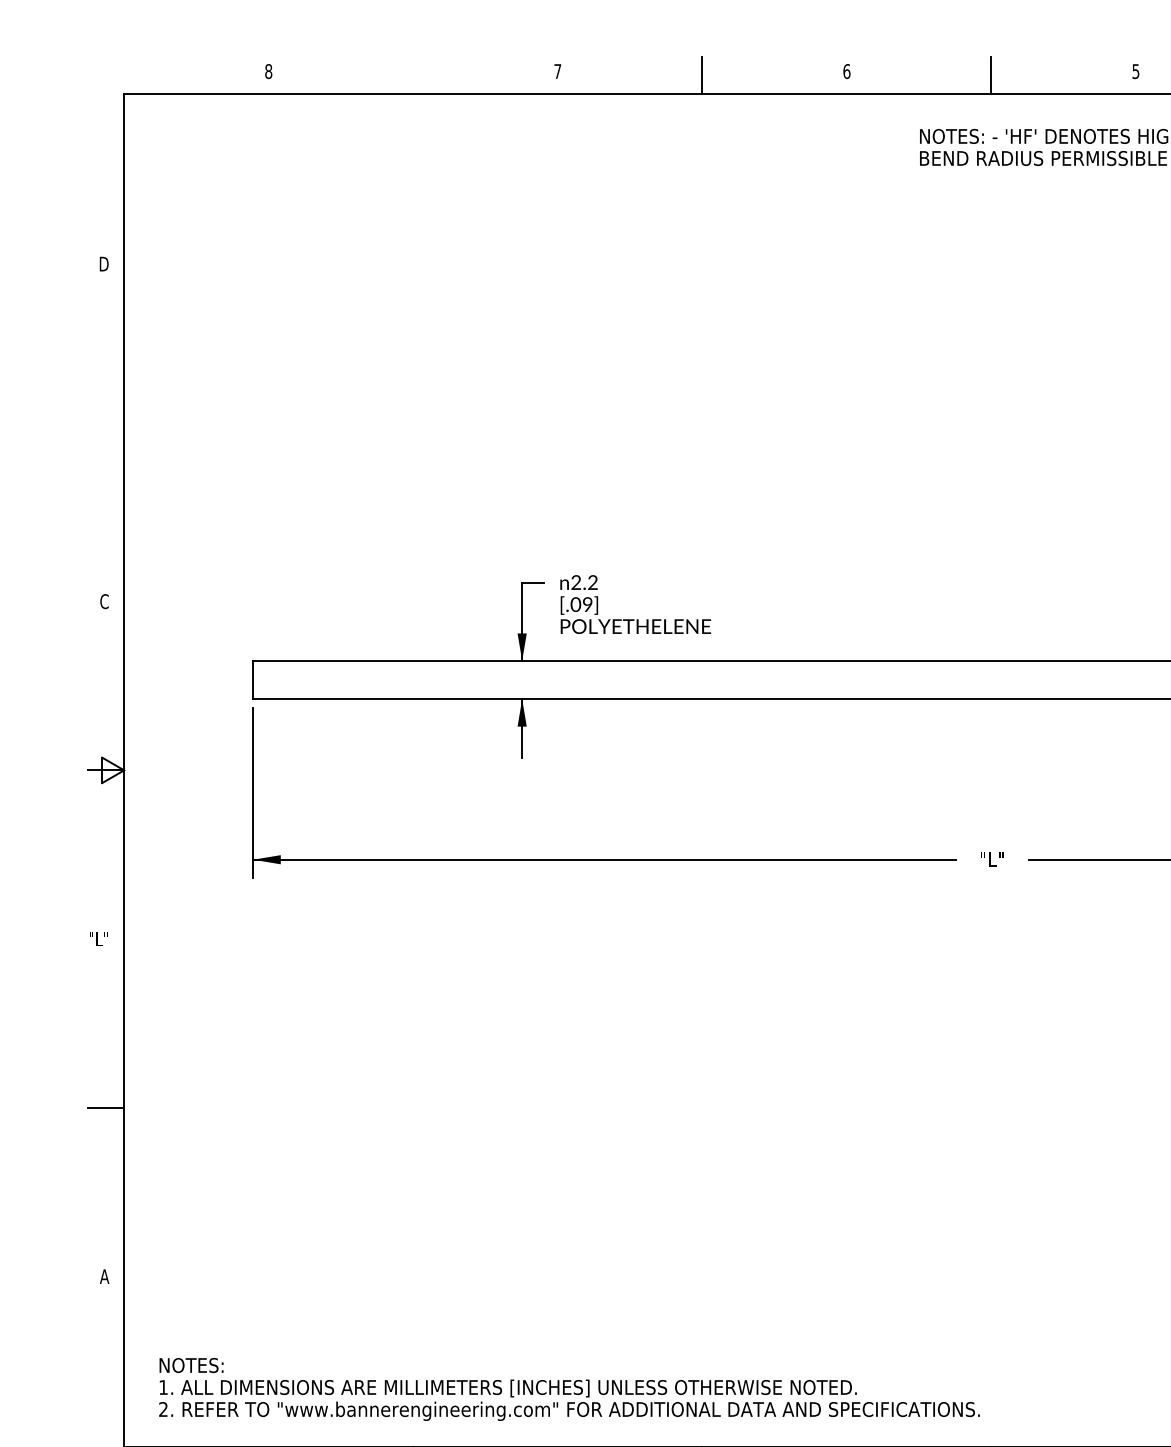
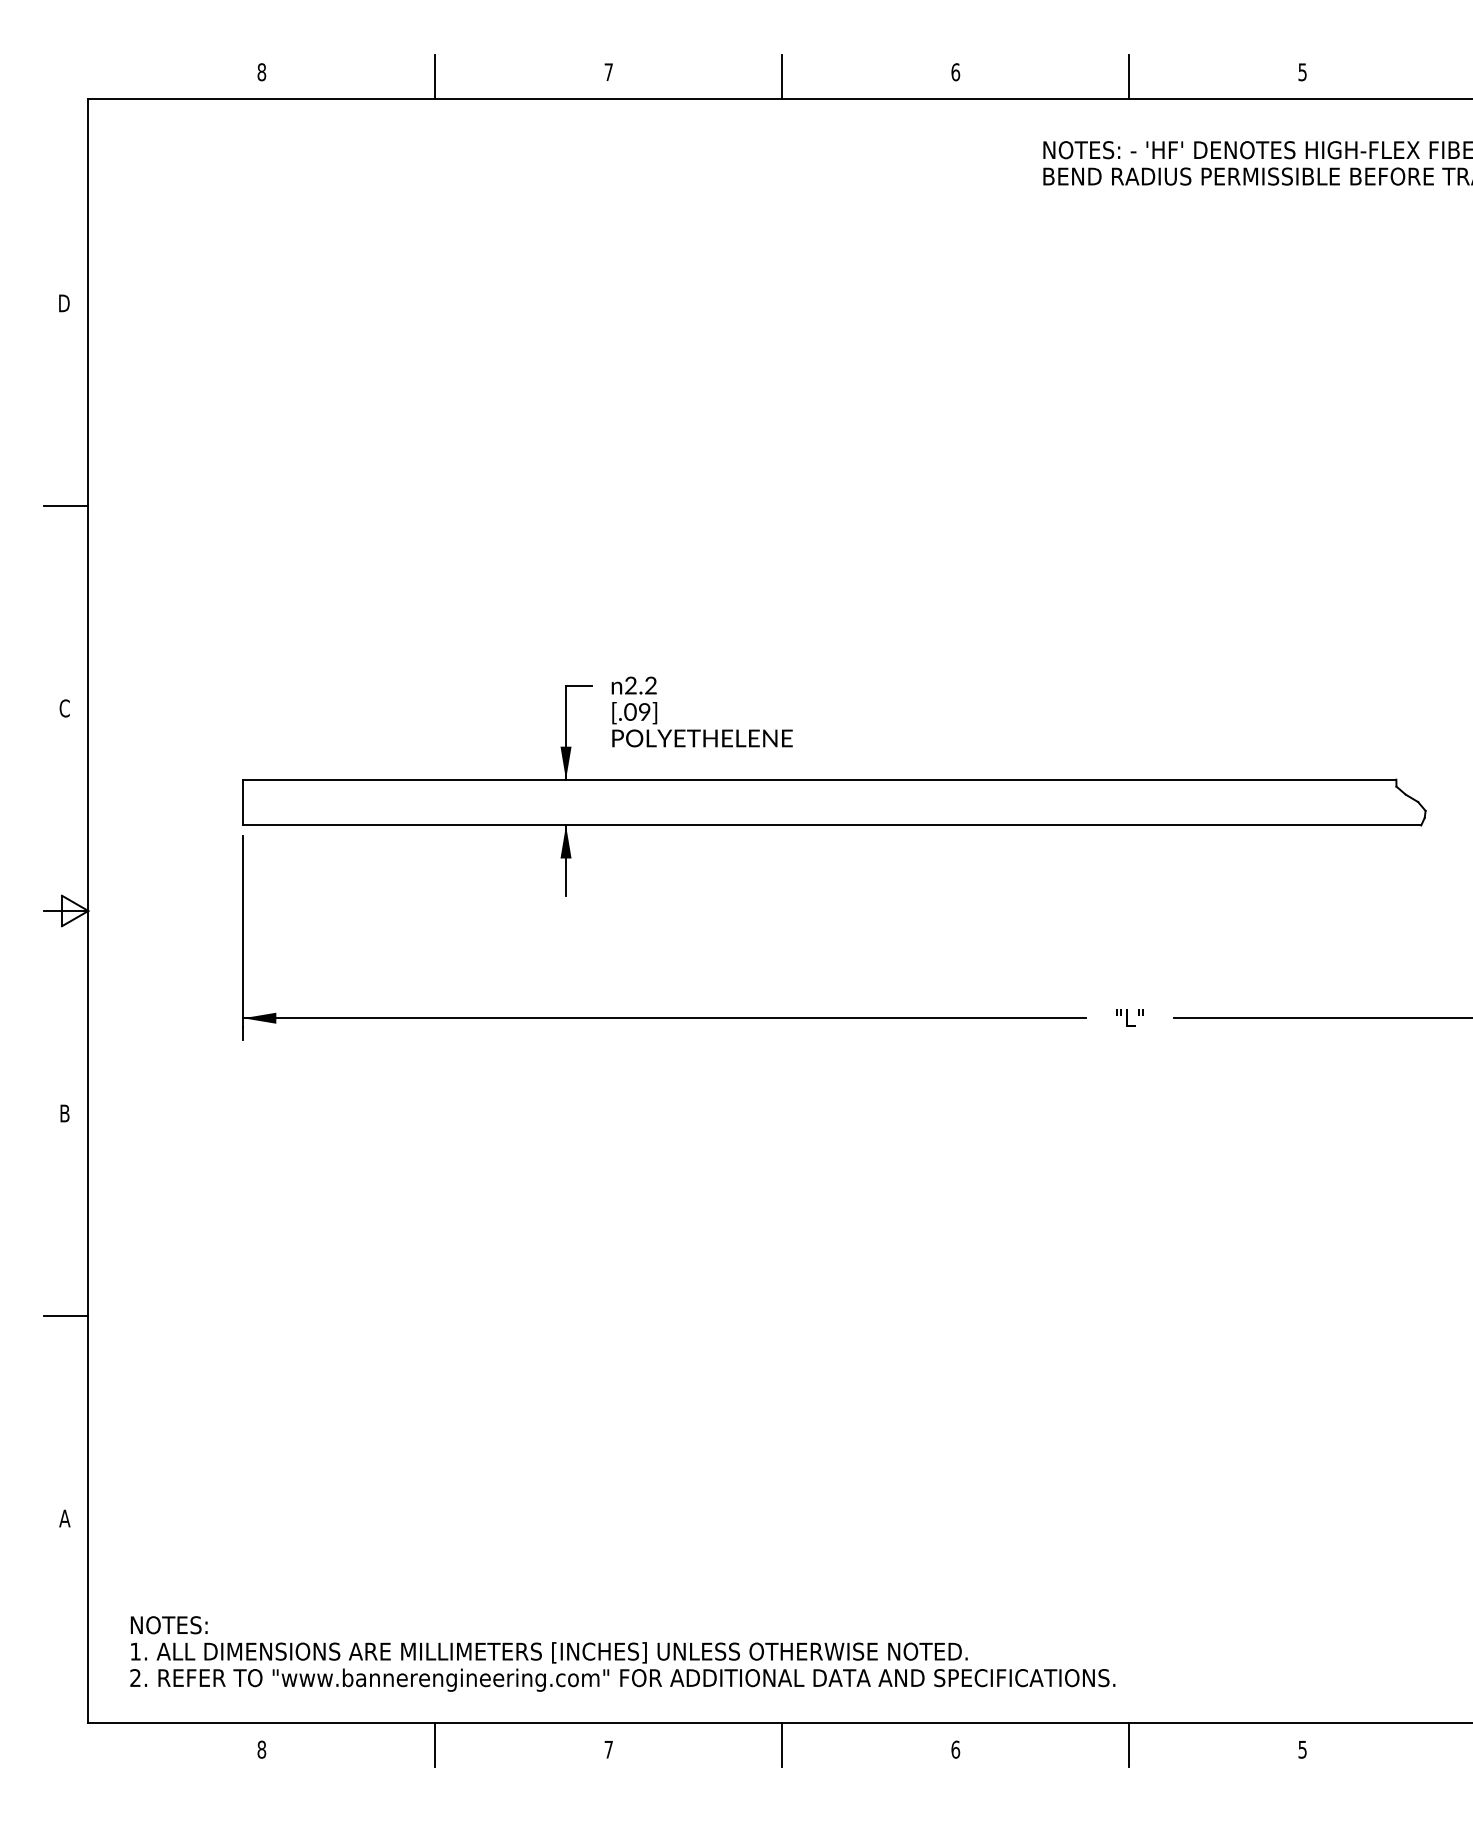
line: (413, 75) -> (435, 76), added
line: (105, 432) -> (66, 505), added
text: (99, 939) -> (58, 1113), "L" -> B

